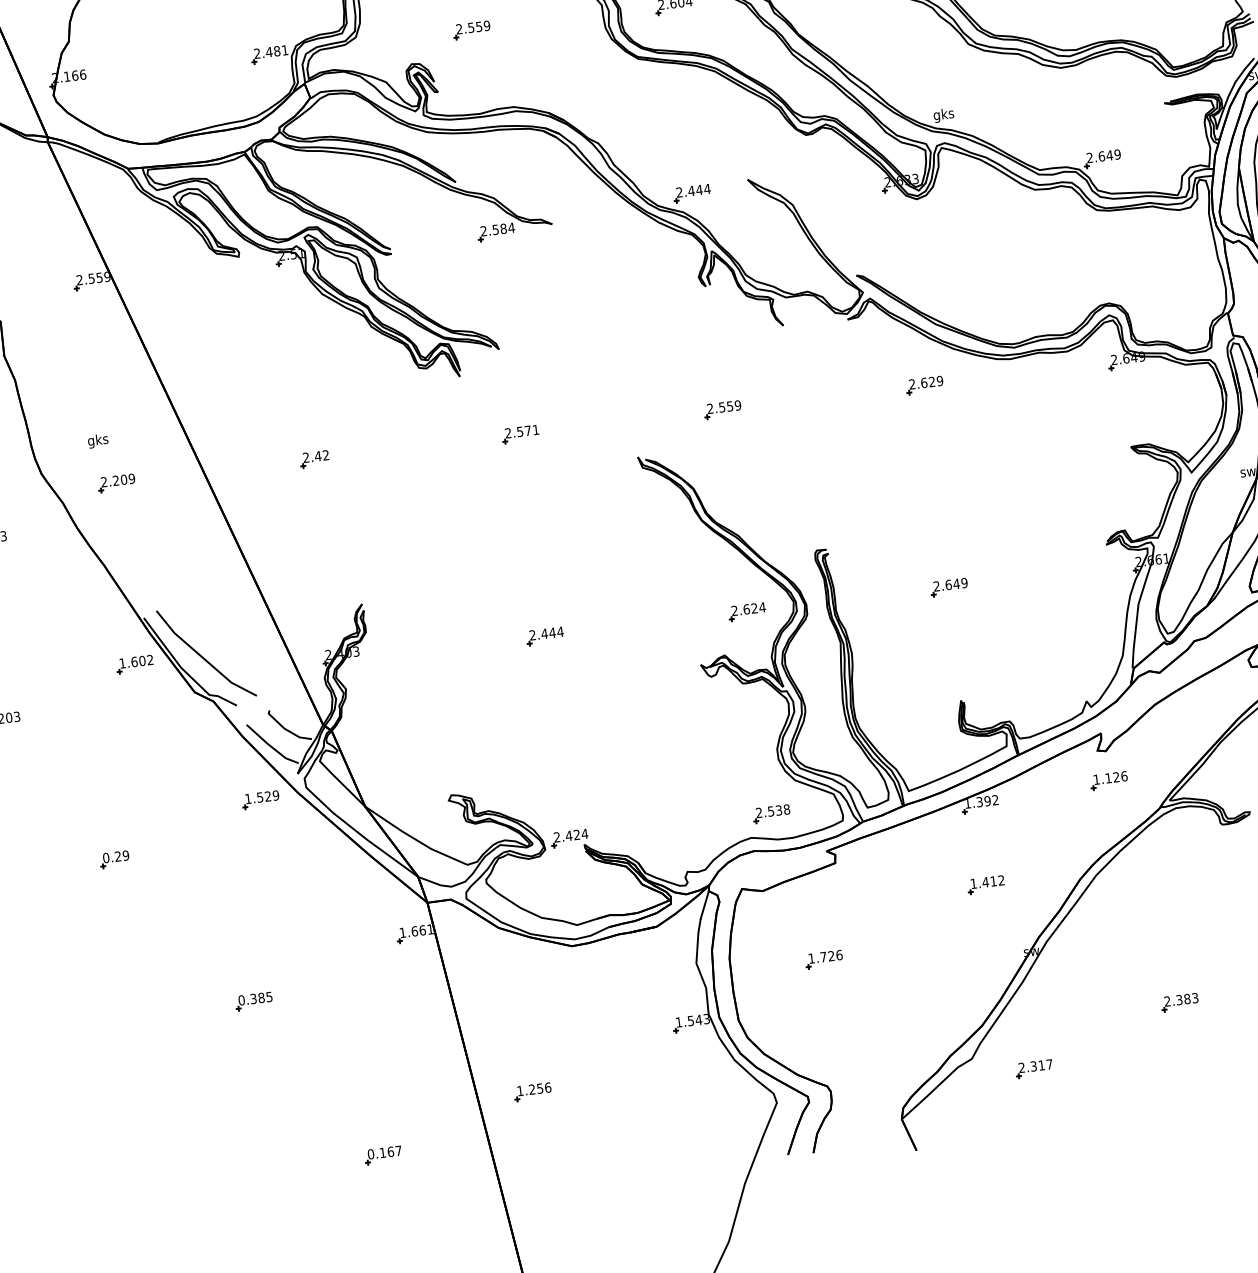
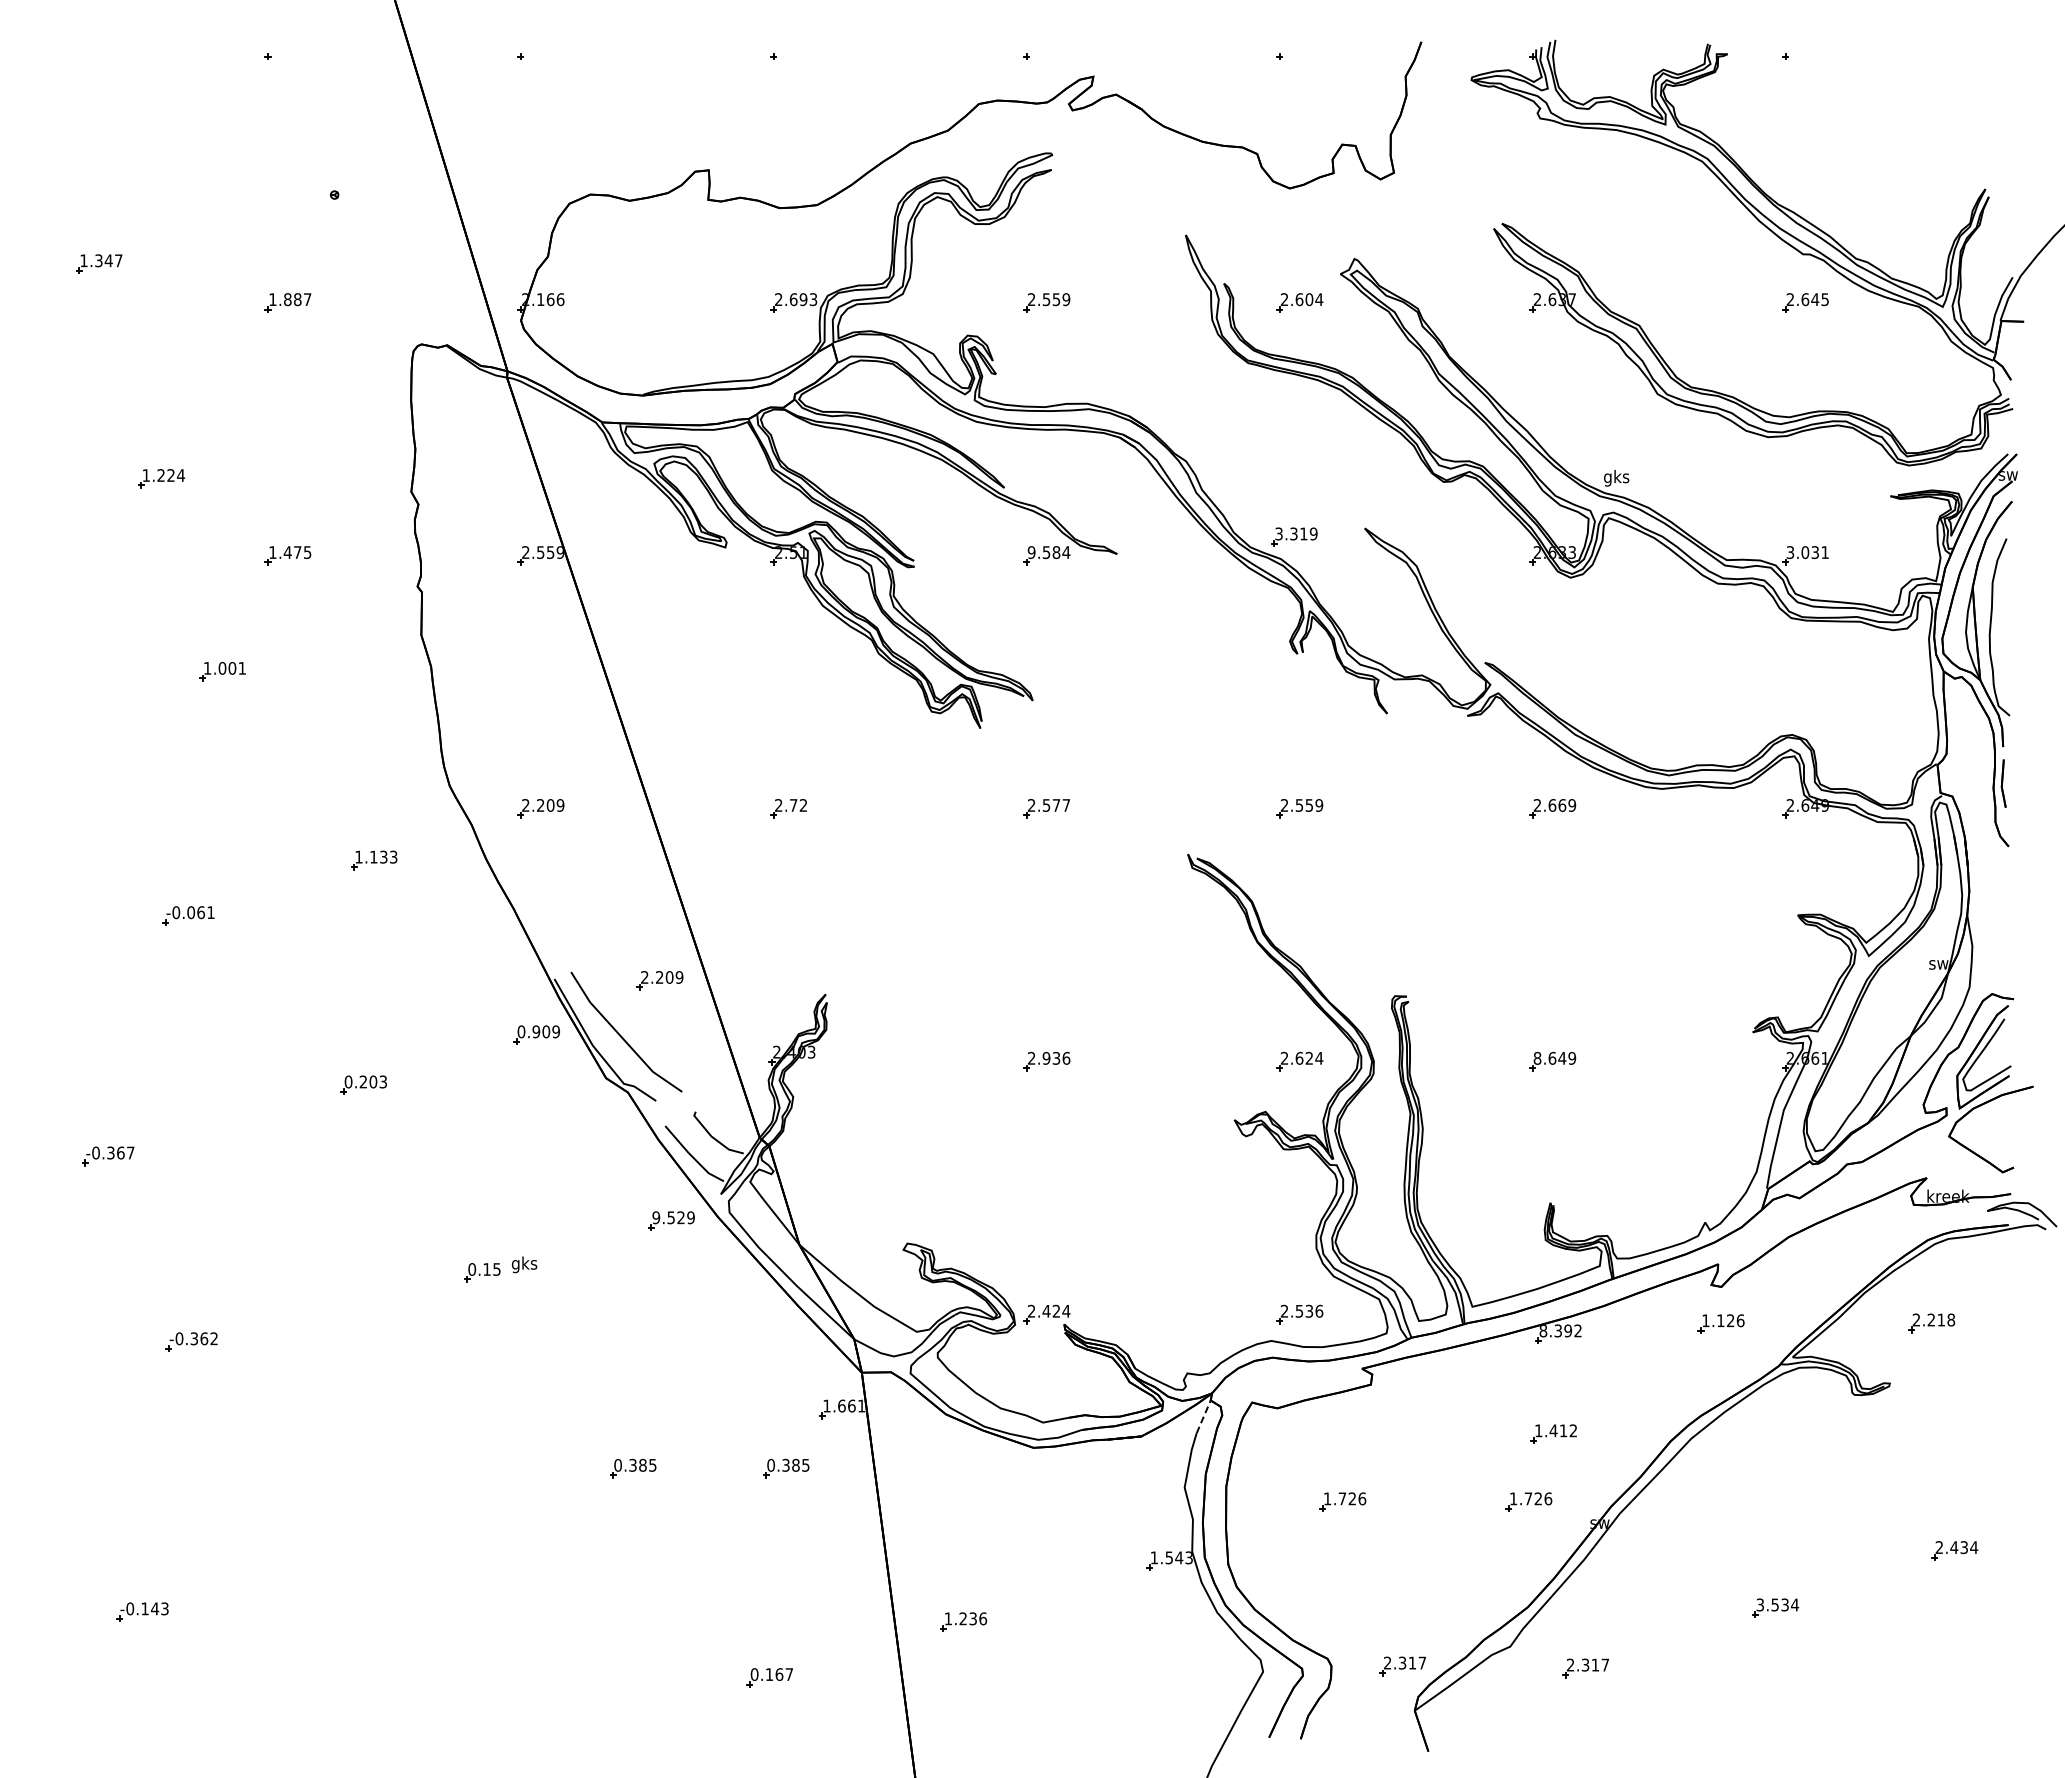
text: (277, 51) -> (803, 299), 2.481 -> 2.693
text: (1103, 156) -> (1807, 552), 2.649 -> 3.031
text: (693, 190) -> (1296, 533), 2.444 -> 3.319
text: (483, 231) -> (1031, 552), 2.584 -> 9.584
text: (932, 382) -> (1562, 805), 2.629 -> 2.669
text: (535, 430) -> (1065, 805), 2.571 -> 2.577
text: (98, 440) -> (524, 1264), moved
text: (318, 456) -> (793, 805), 2.42 -> 2.72
text: (936, 586) -> (1537, 1058), 2.649 -> 8.649
part: (227, 609) -> (659, 980), added
text: (552, 632) -> (1056, 1057), 2.444 -> 2.936
text: (136, 661) -> (538, 1031), 1.602 -> 0.909
text: (248, 798) -> (656, 1217), 1.529 -> 9.529
text: (967, 803) -> (1543, 1331), 1.392 -> 8.392
text: (786, 808) -> (1319, 1310), 2.538 -> 2.536
text: (121, 856) -> (491, 1269), 0.29 -> 0.15
line: (704, 904) -> (1203, 1416), solid -> dashed
part: (972, 941) -> (1528, 1501), added
part: (376, 986) -> (786, 1468), added
text: (1181, 999) -> (1777, 1604), 2.383 -> 3.534
part: (887, 1085) -> (1402, 1666), added
text: (539, 1088) -> (972, 1618), 1.256 -> 1.236

